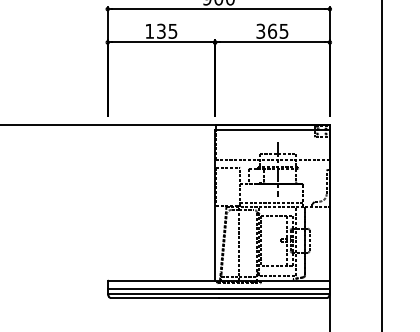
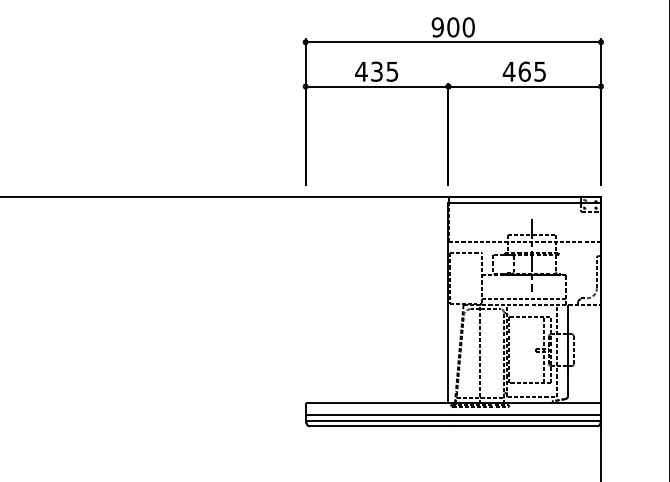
text: (149, 31) -> (361, 71), 135 -> 435
text: (260, 31) -> (508, 71), 365 -> 465

